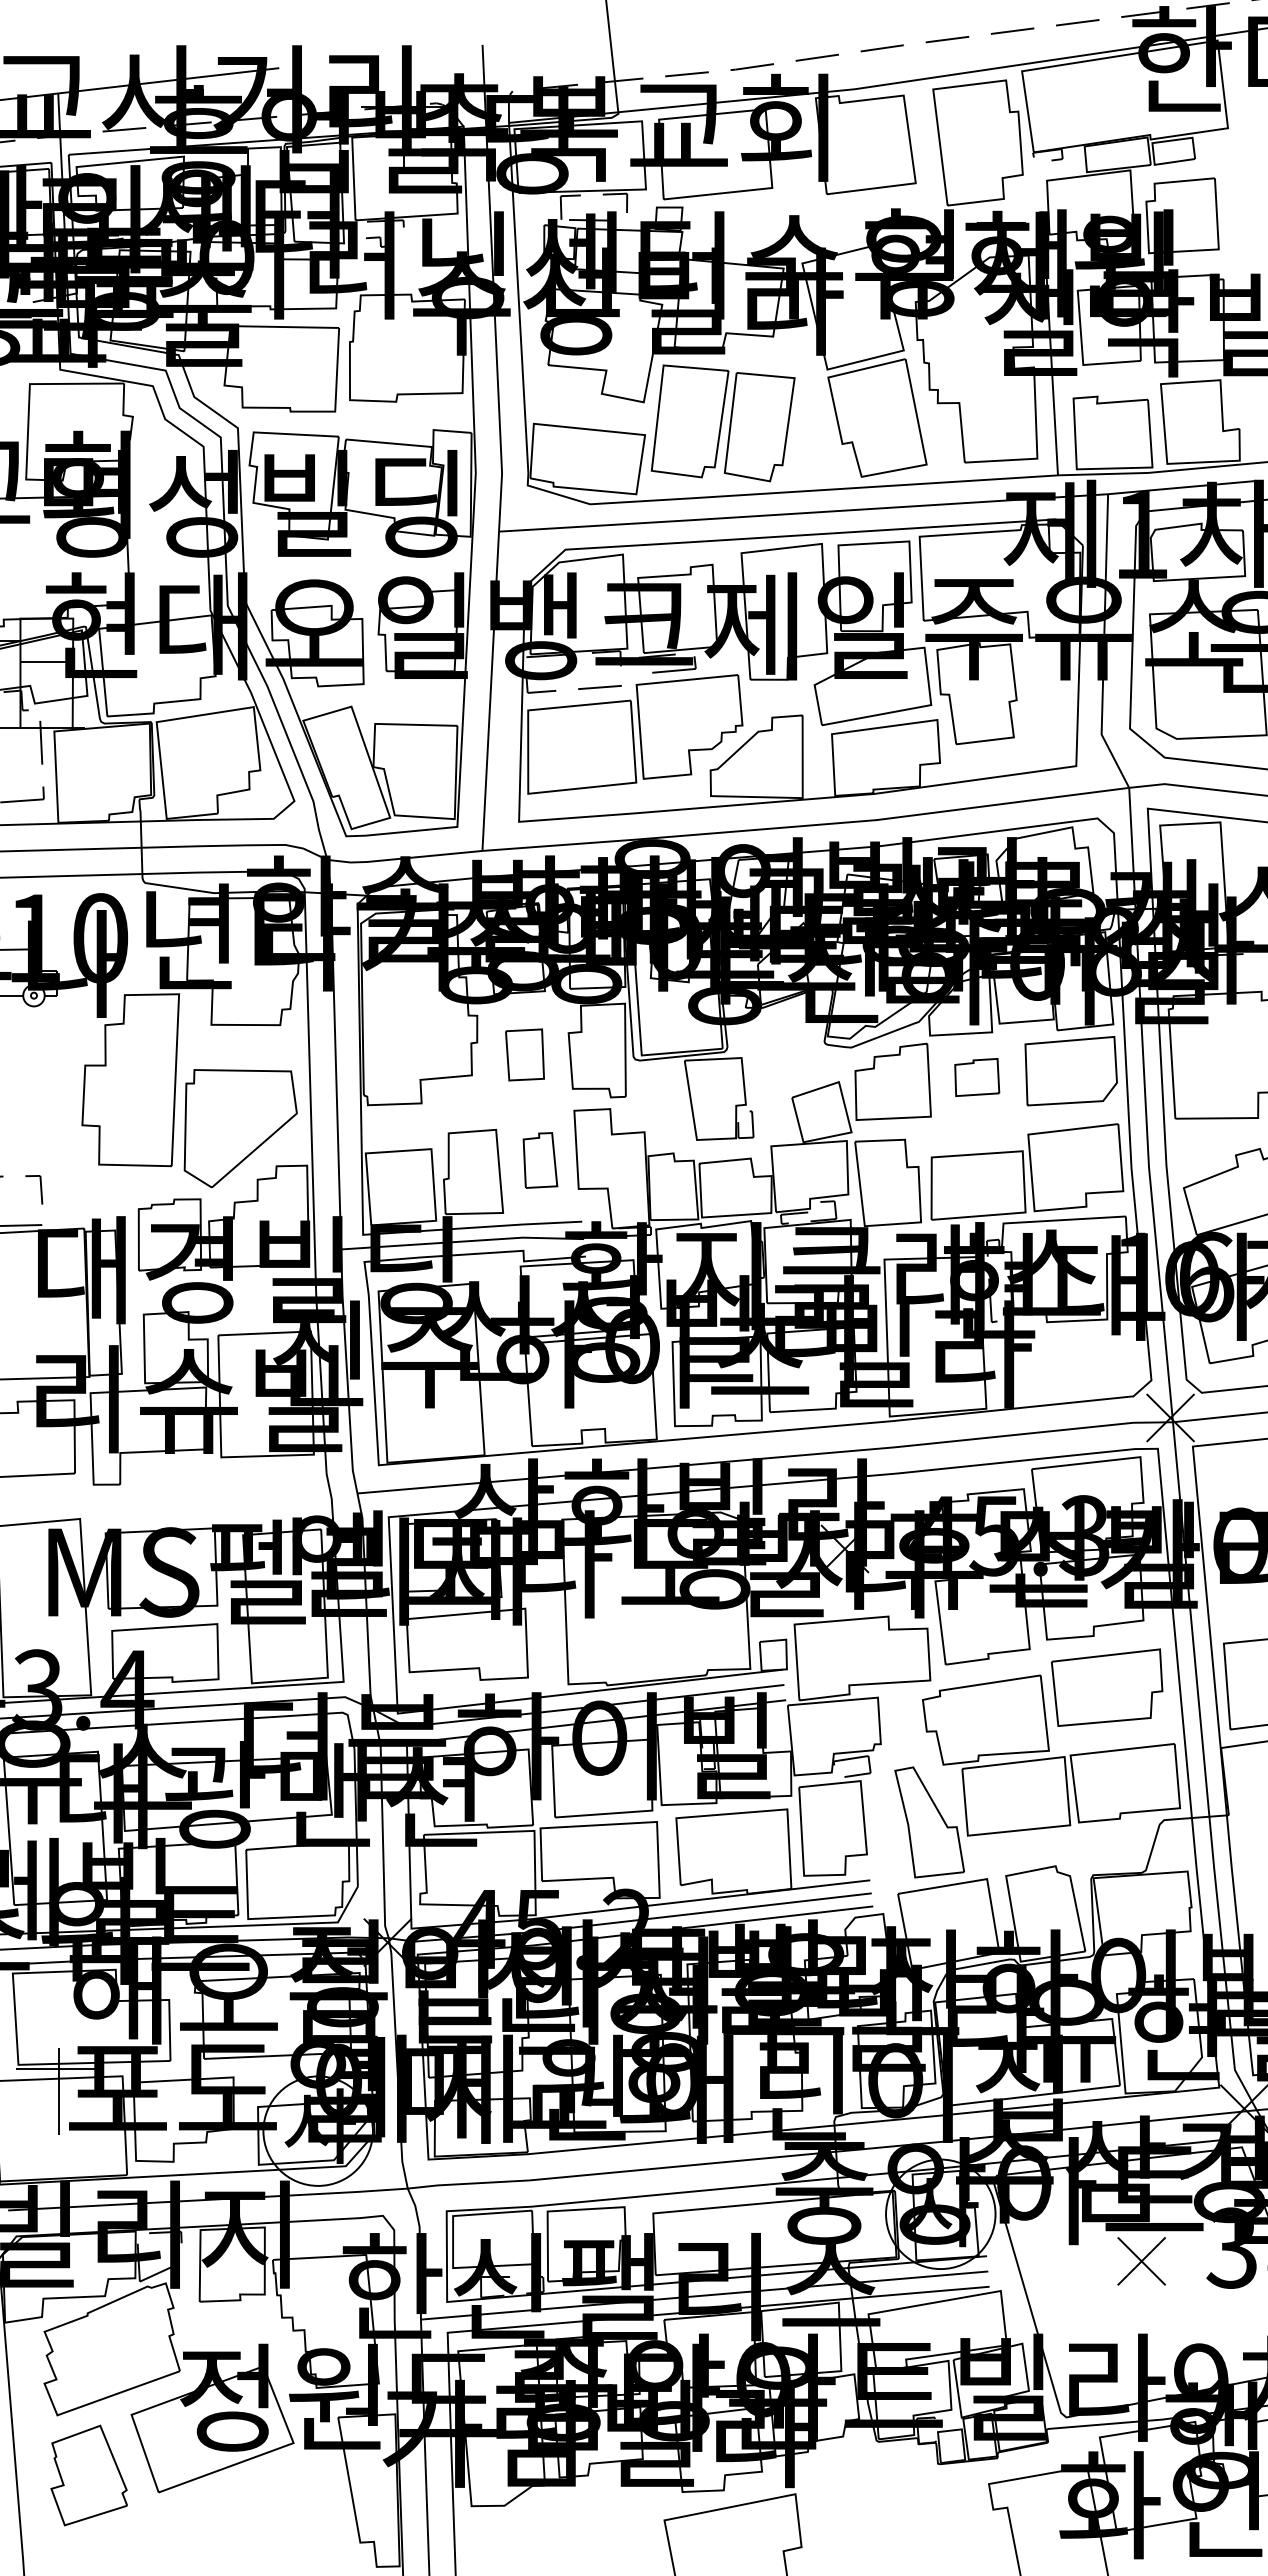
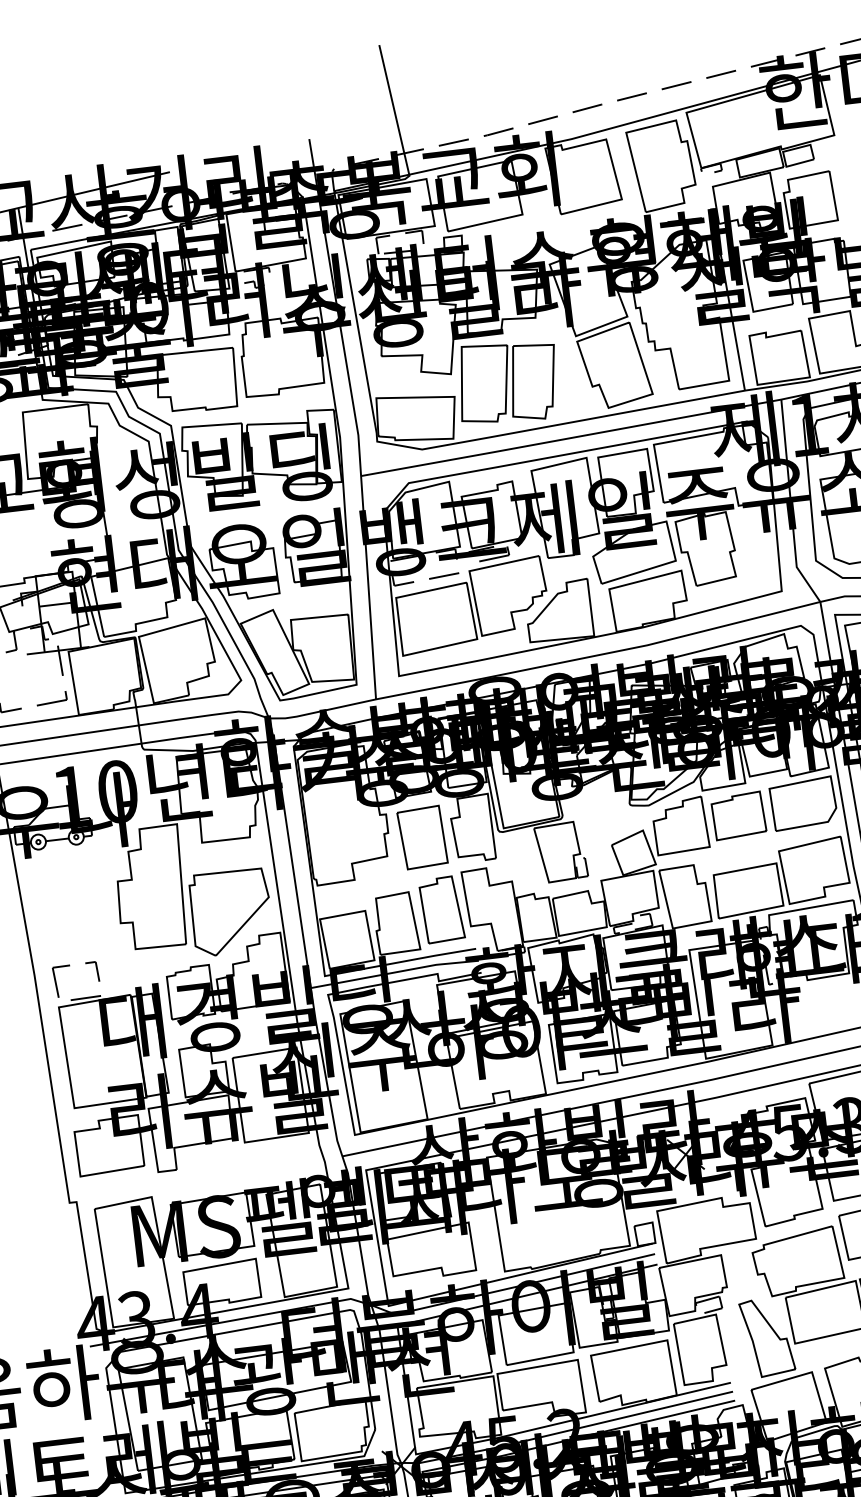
part: (524, 1054) -> (422, 837), size x1.67
part: (976, 1077) -> (738, 815), size x1.67
part: (540, 1160) -> (442, 909), size x1.67

